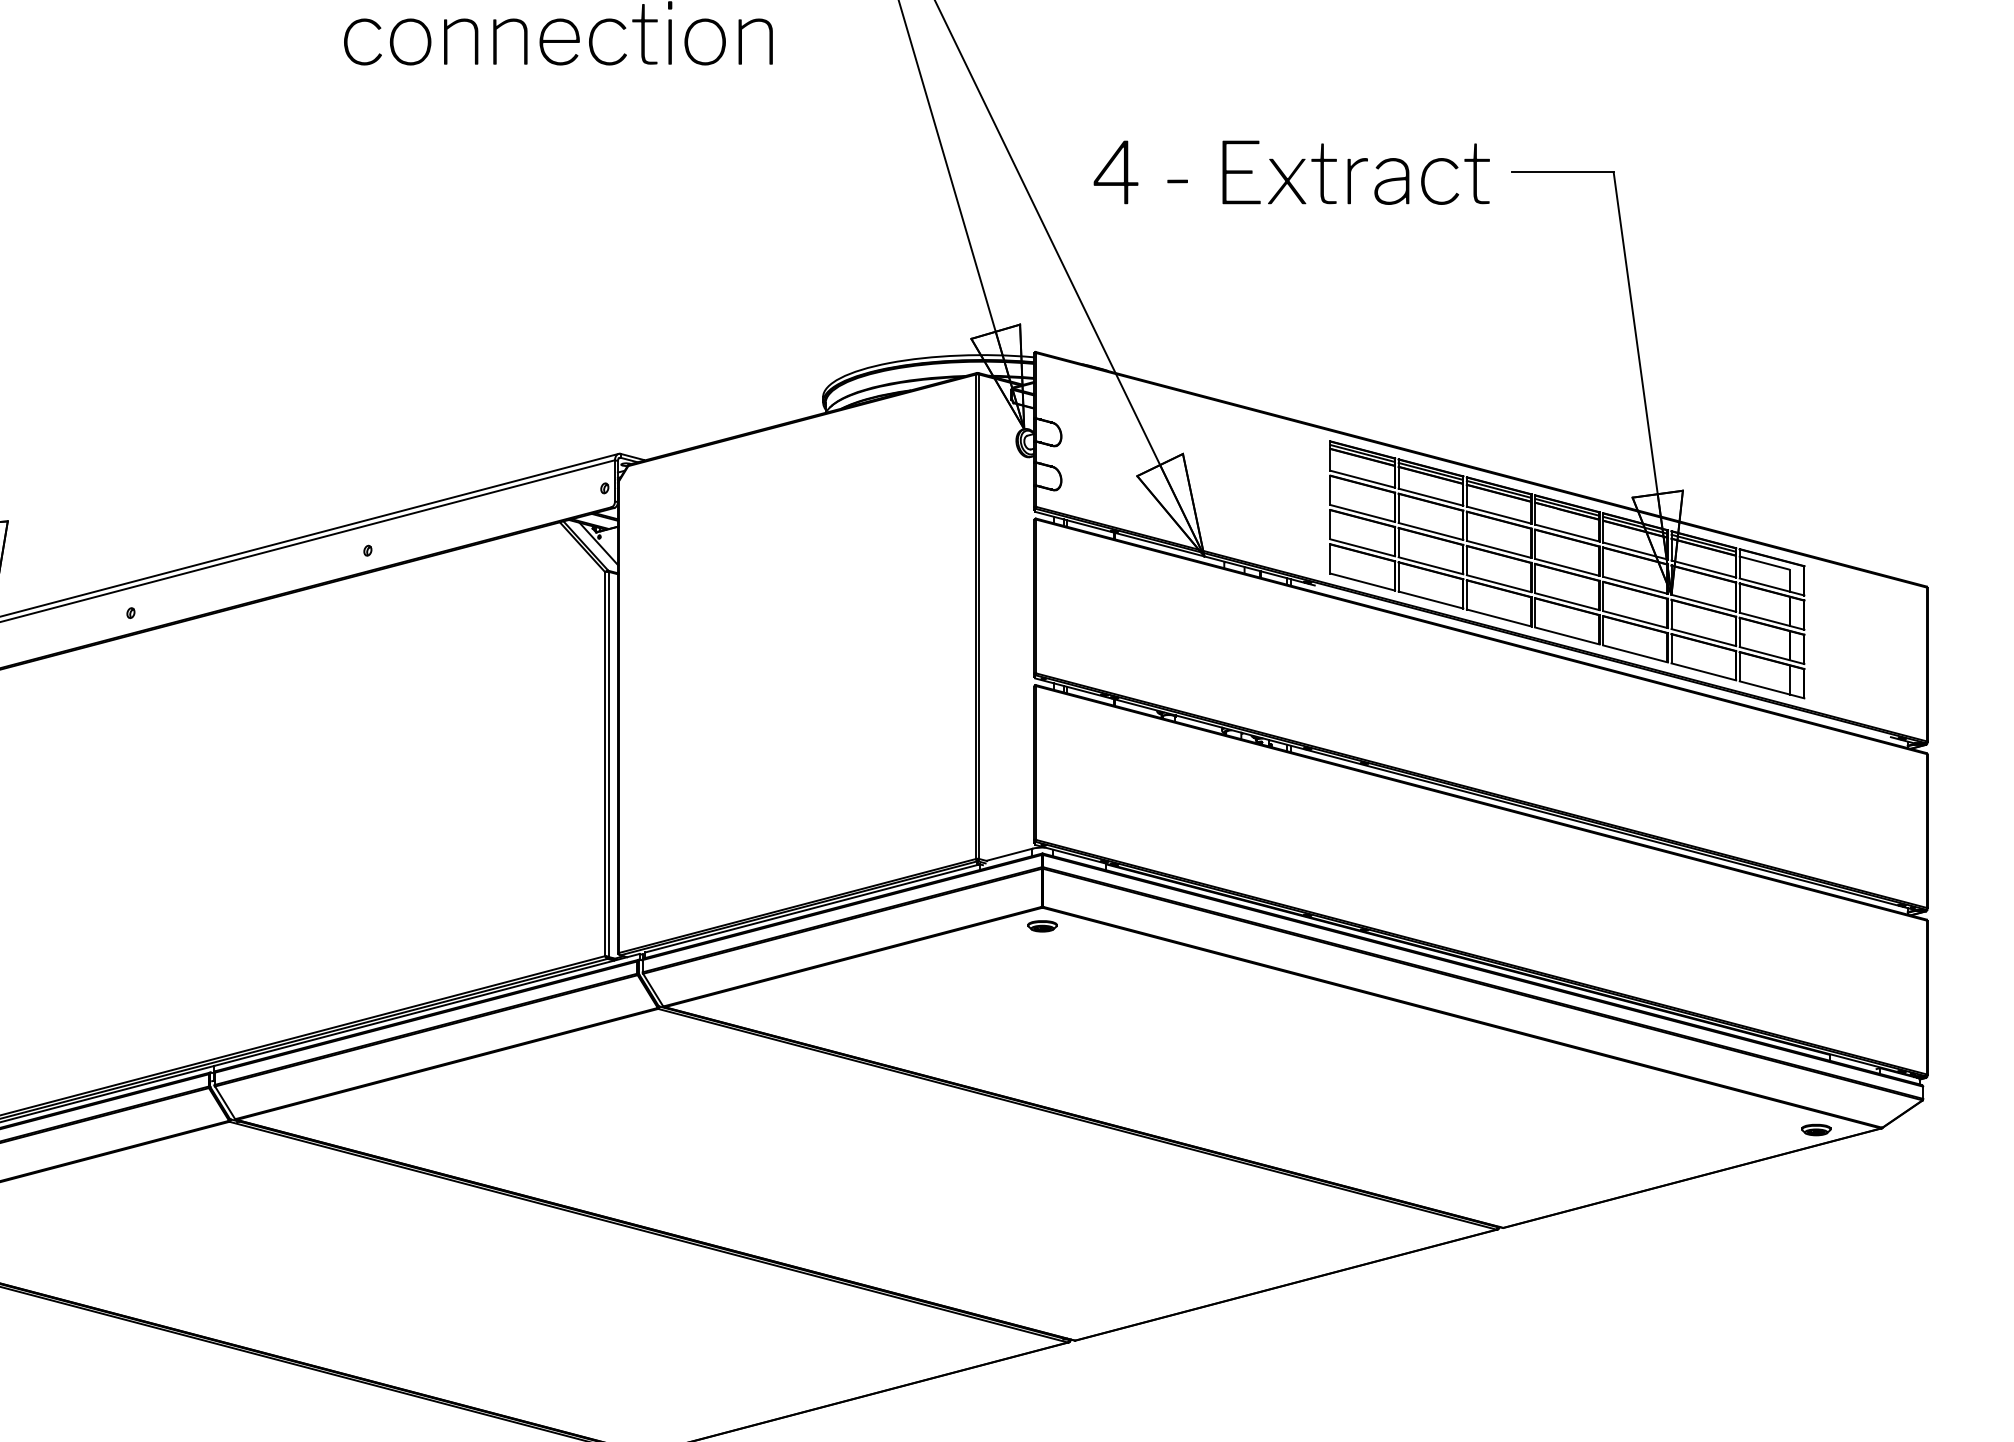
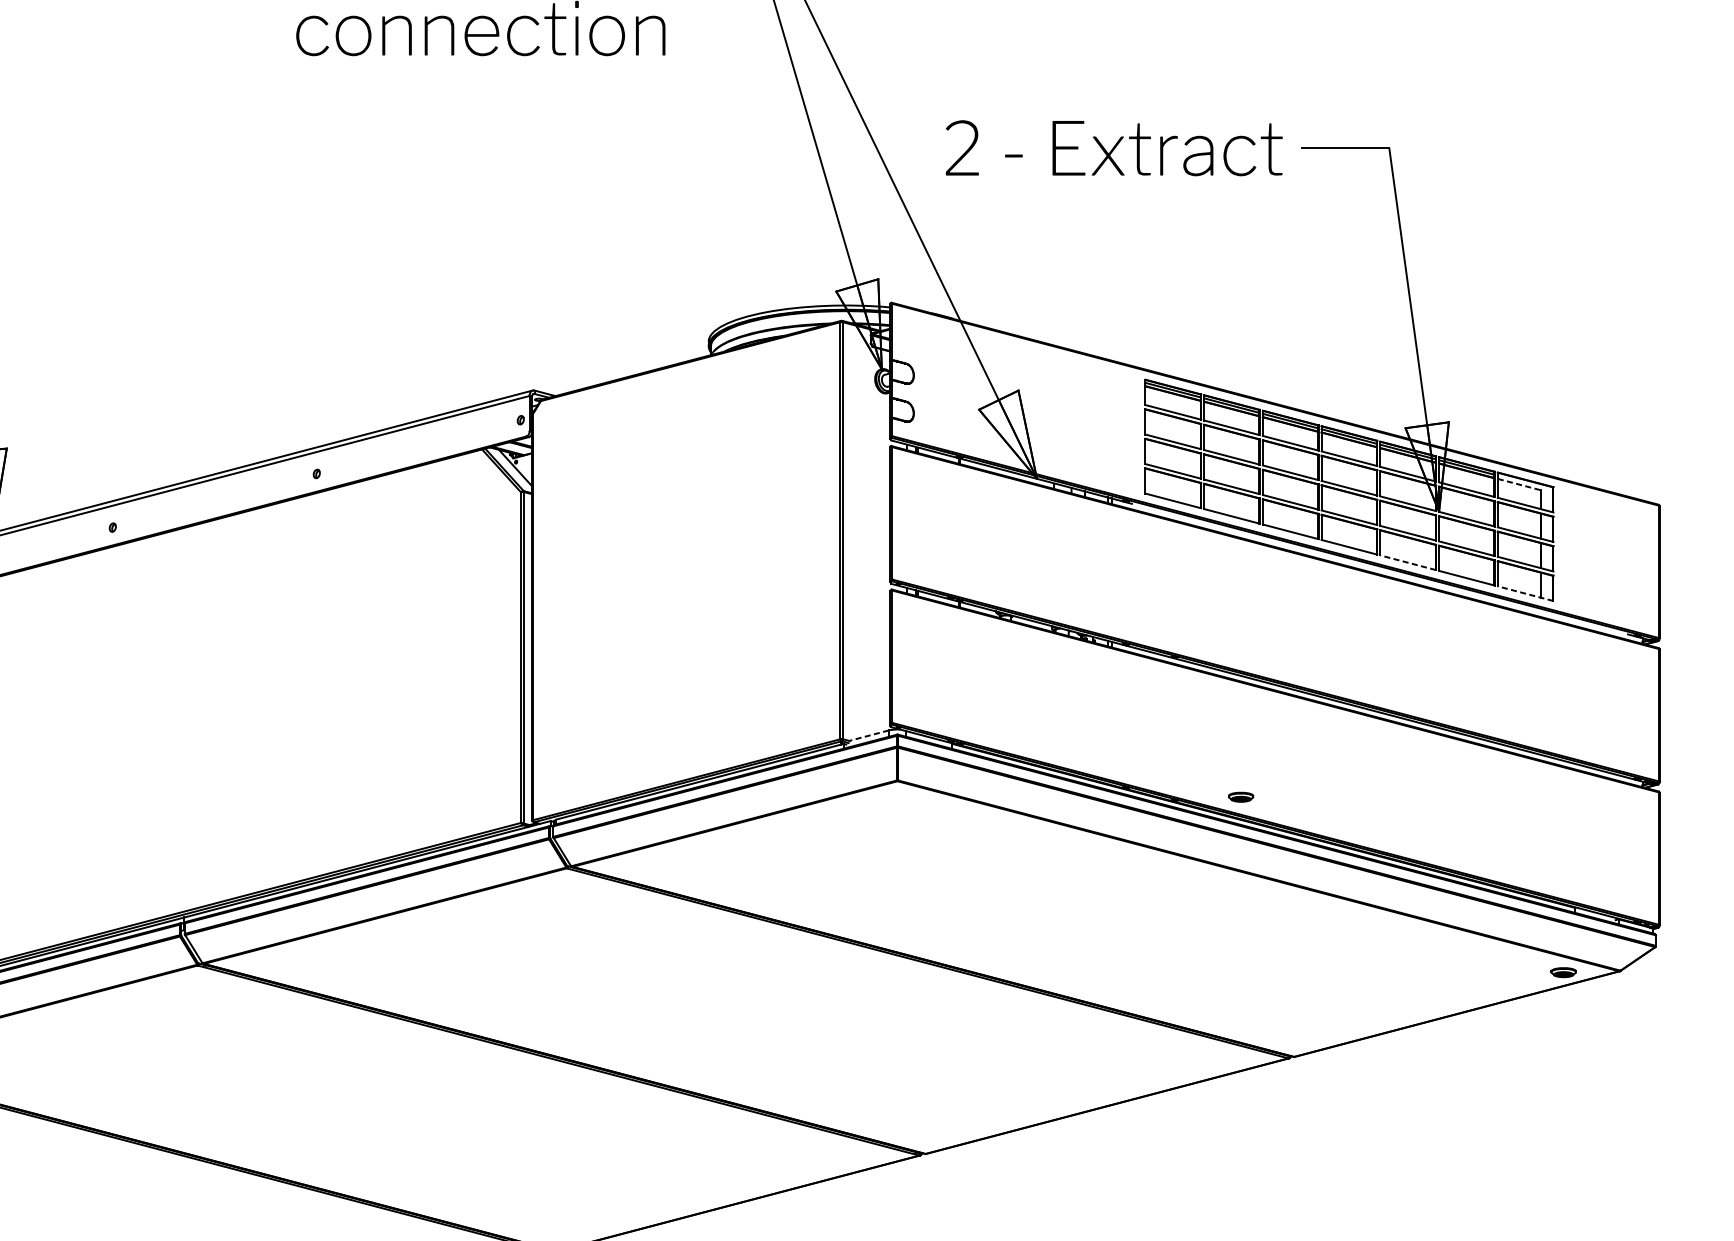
text: (1115, 171) -> (960, 147), 4 -> 2
line: (1764, 563) -> (1519, 484), solid -> dashed
line: (1635, 653) -> (1408, 562), solid -> dashed
line: (1771, 689) -> (1525, 593), solid -> dashed
line: (1009, 854) -> (869, 735), solid -> dashed
part: (1042, 926) -> (1241, 797), moved

